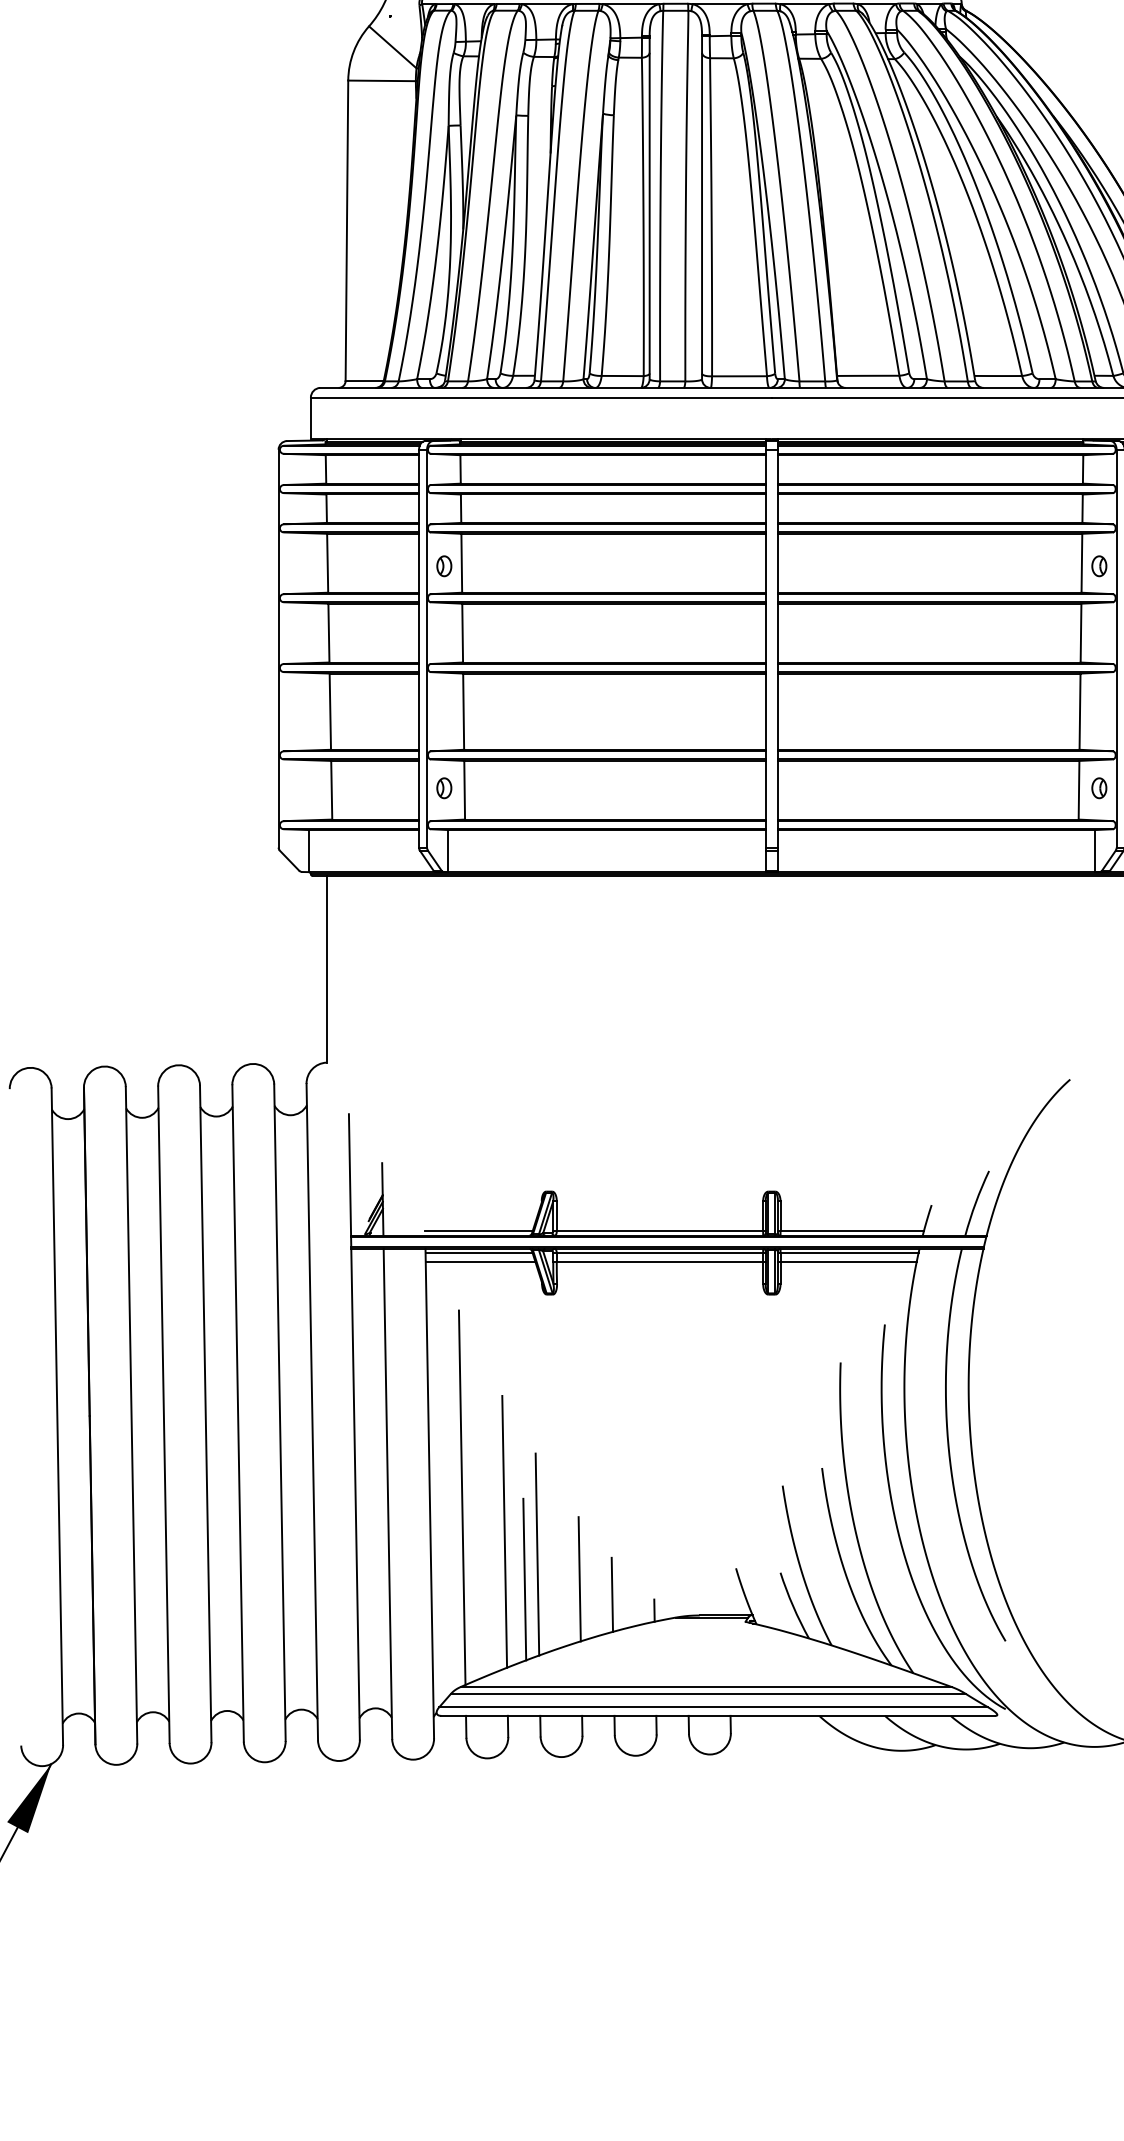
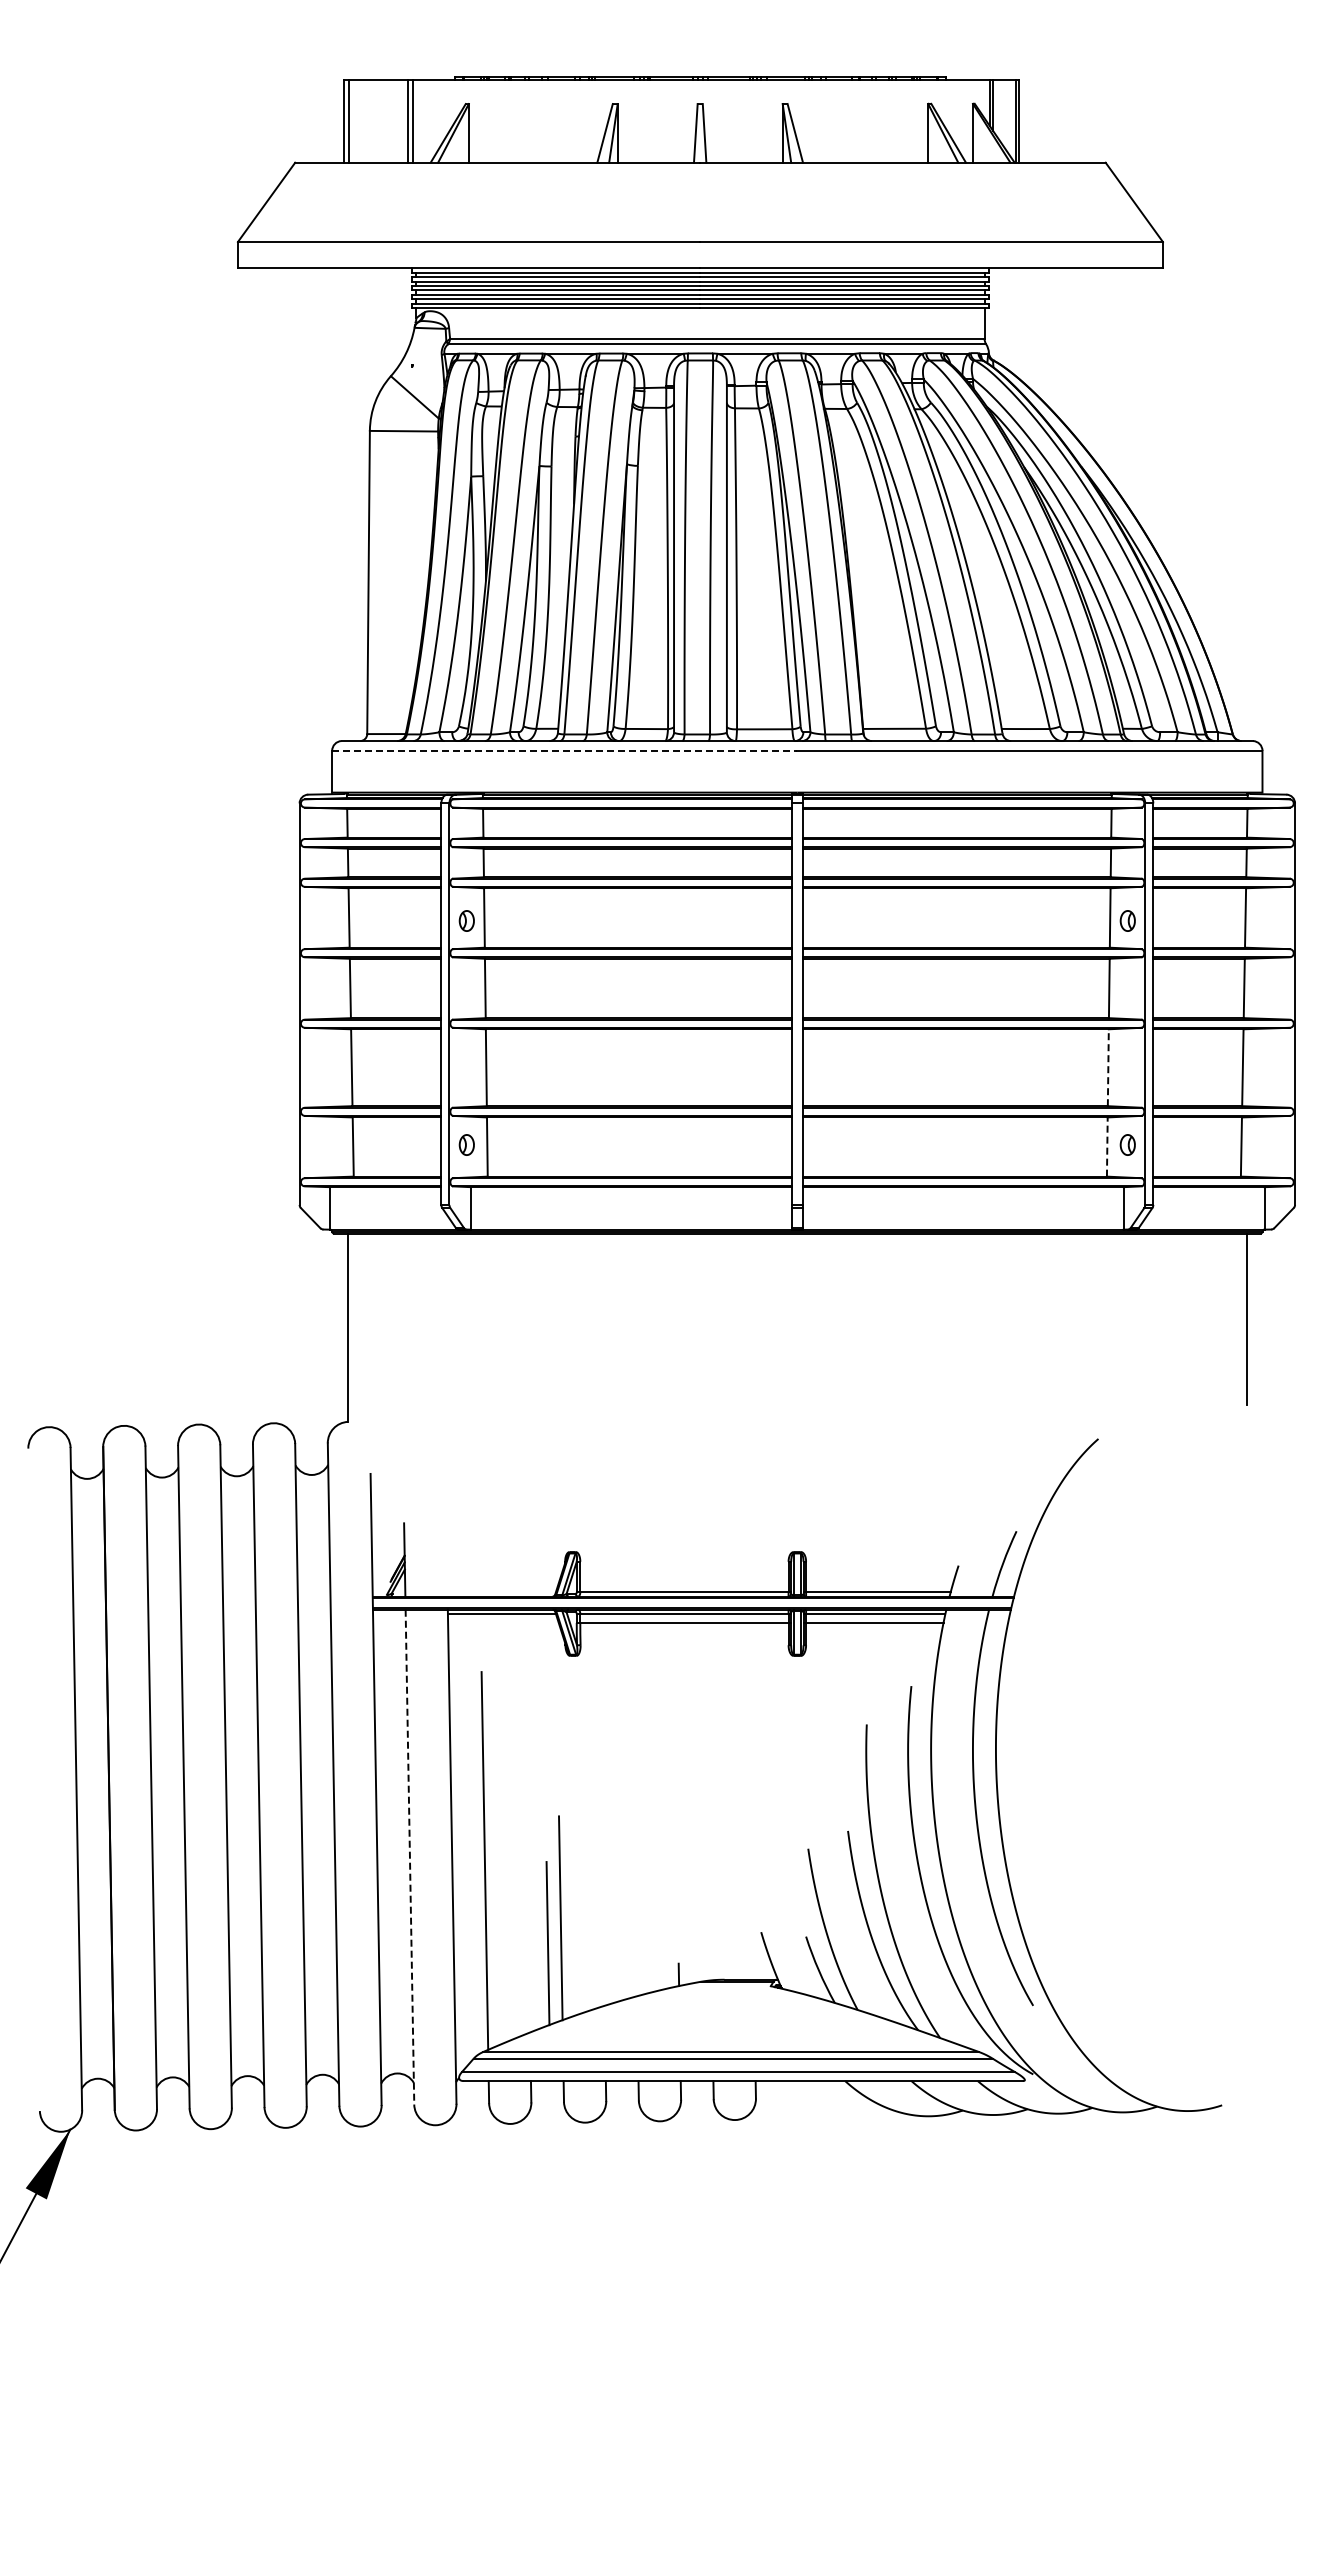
line: (541, 397) -> (564, 750), solid -> dashed
line: (1080, 711) -> (1108, 1067), solid -> dashed
line: (1079, 790) -> (1107, 1147), solid -> dashed
line: (478, 1231) -> (501, 1592), removed
line: (480, 1261) -> (503, 1622), removed
line: (387, 1494) -> (409, 1857), solid -> dashed
line: (504, 1531) -> (527, 1895), removed
line: (579, 1579) -> (603, 1943), removed
line: (612, 1594) -> (636, 1958), removed

